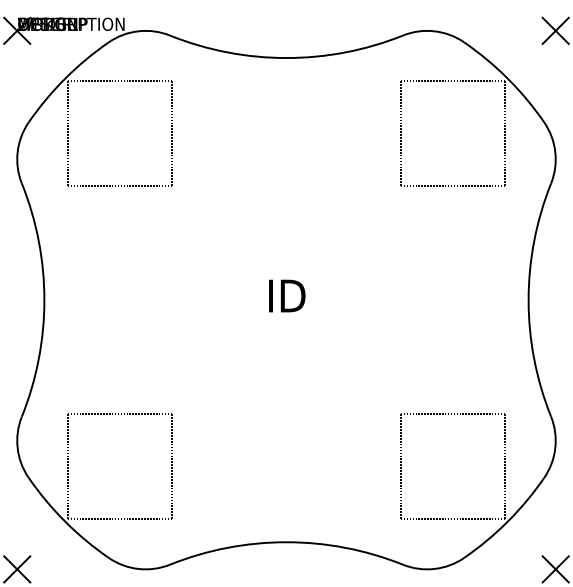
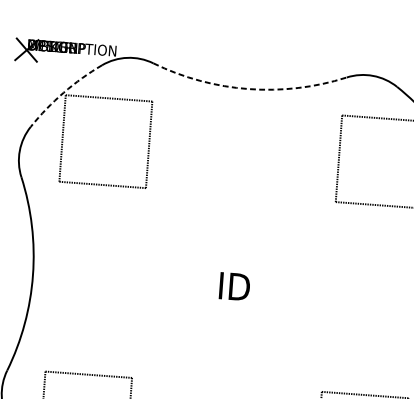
arc: (286, 58) -> (248, 89), solid -> dashed
arc: (65, 78) -> (64, 92), solid -> dashed

